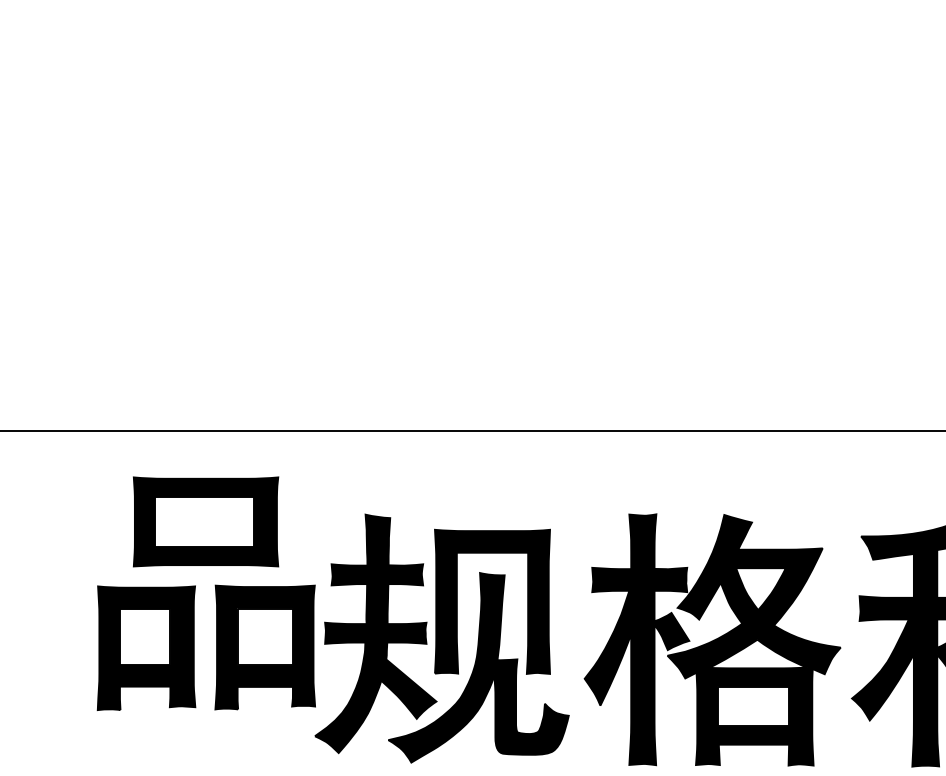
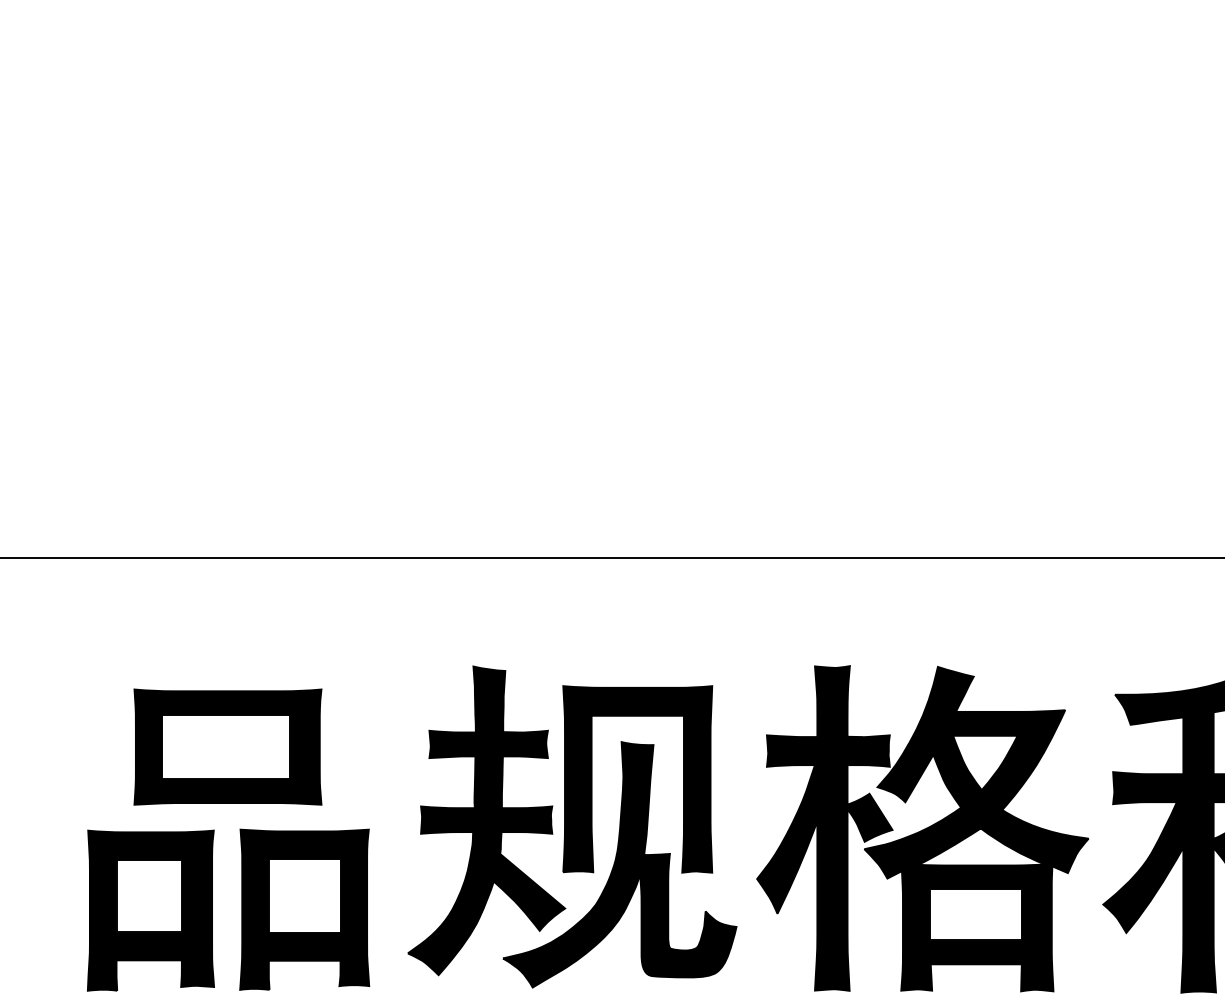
part: (195, 593) -> (214, 839), moved

